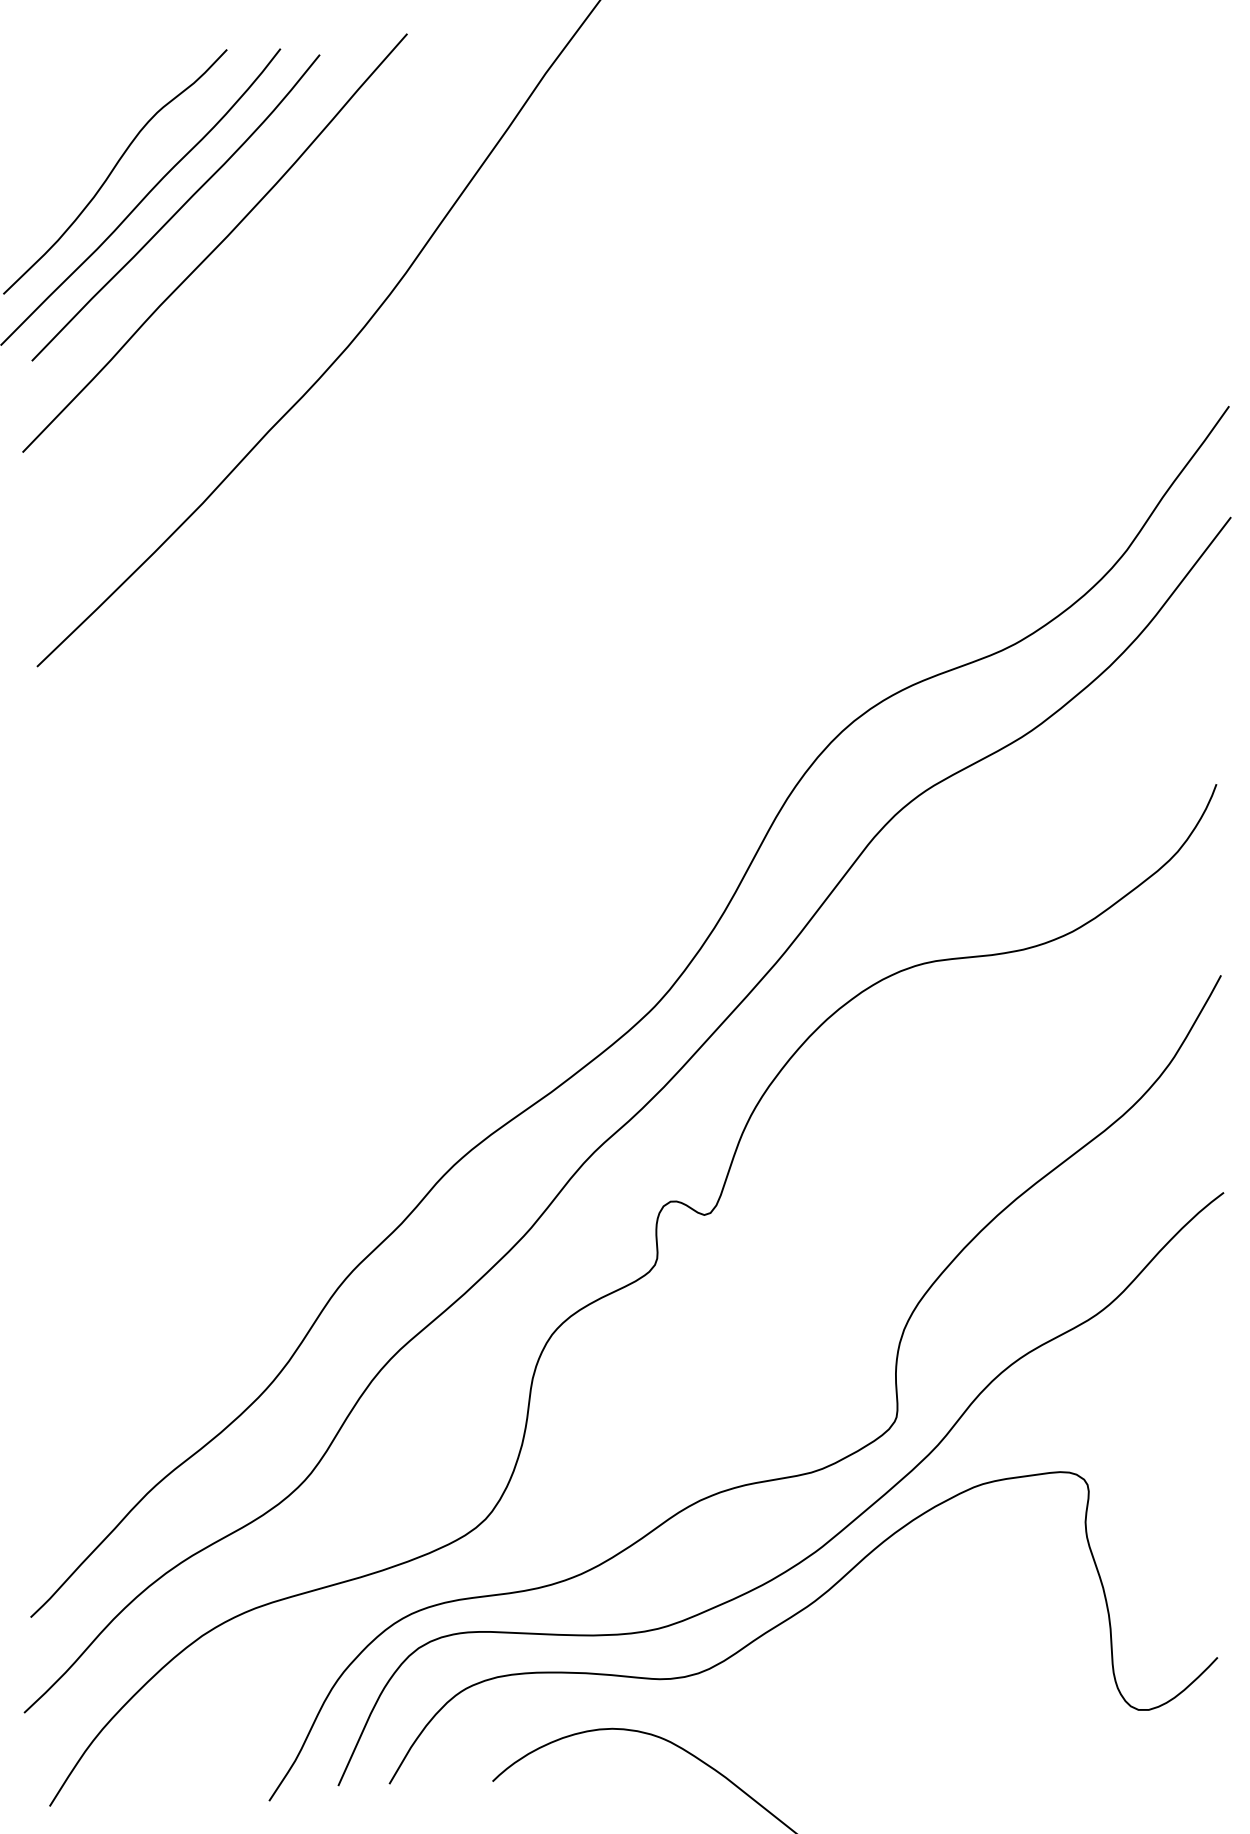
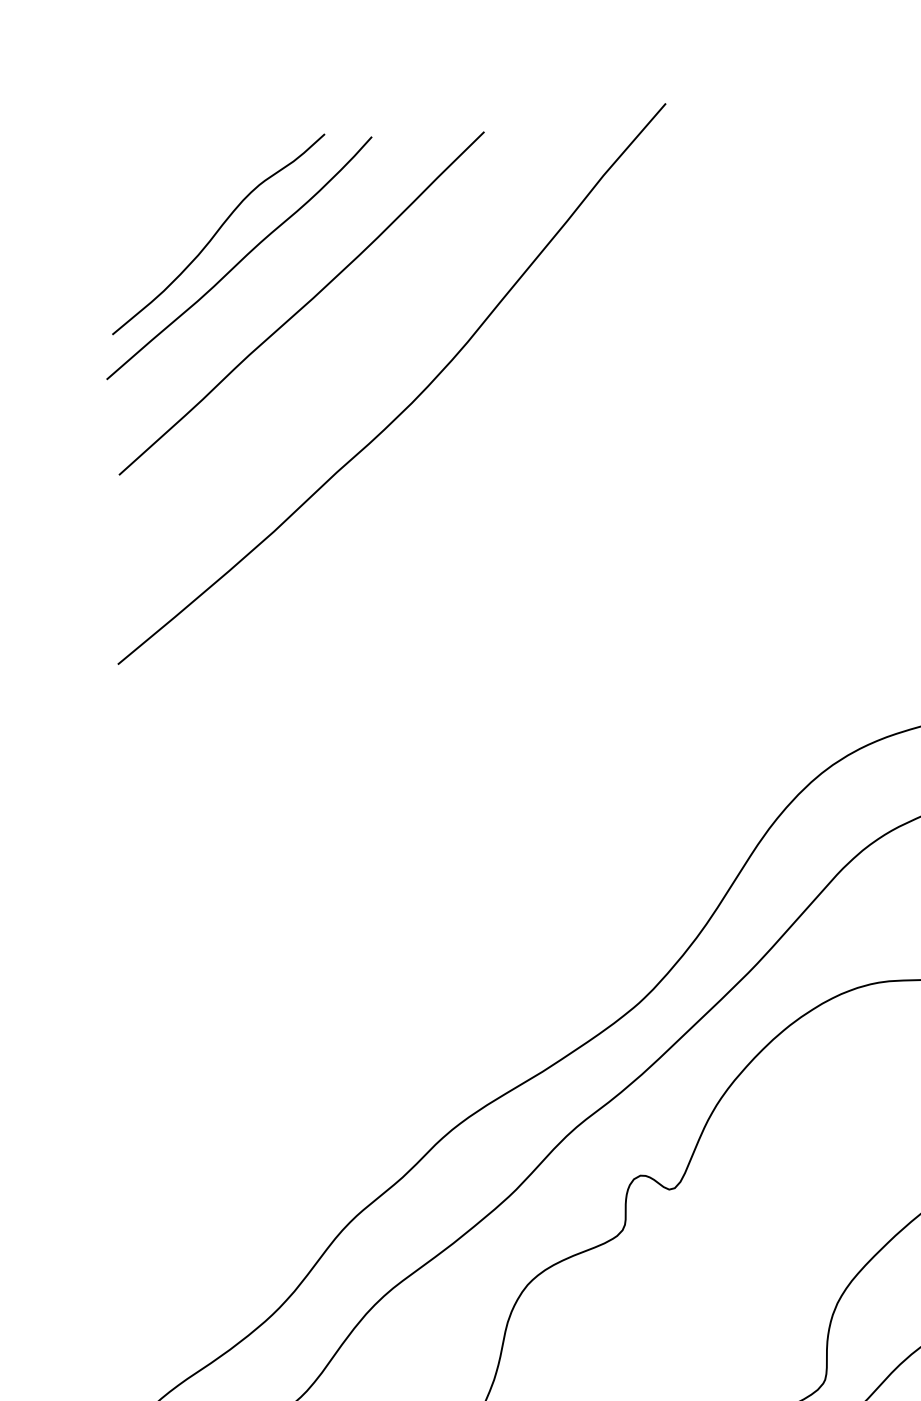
curve: (178, 209) -> (271, 271), removed

